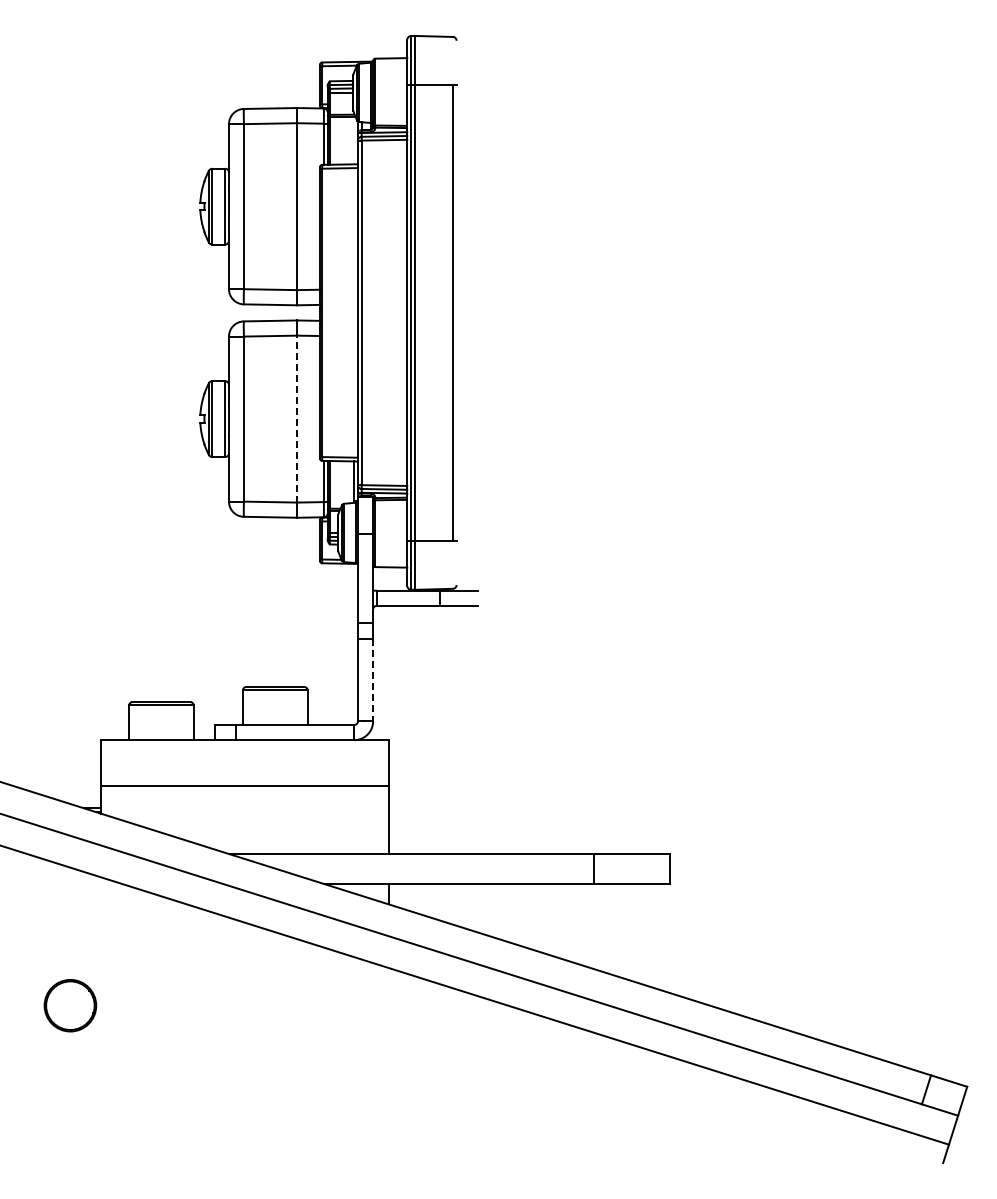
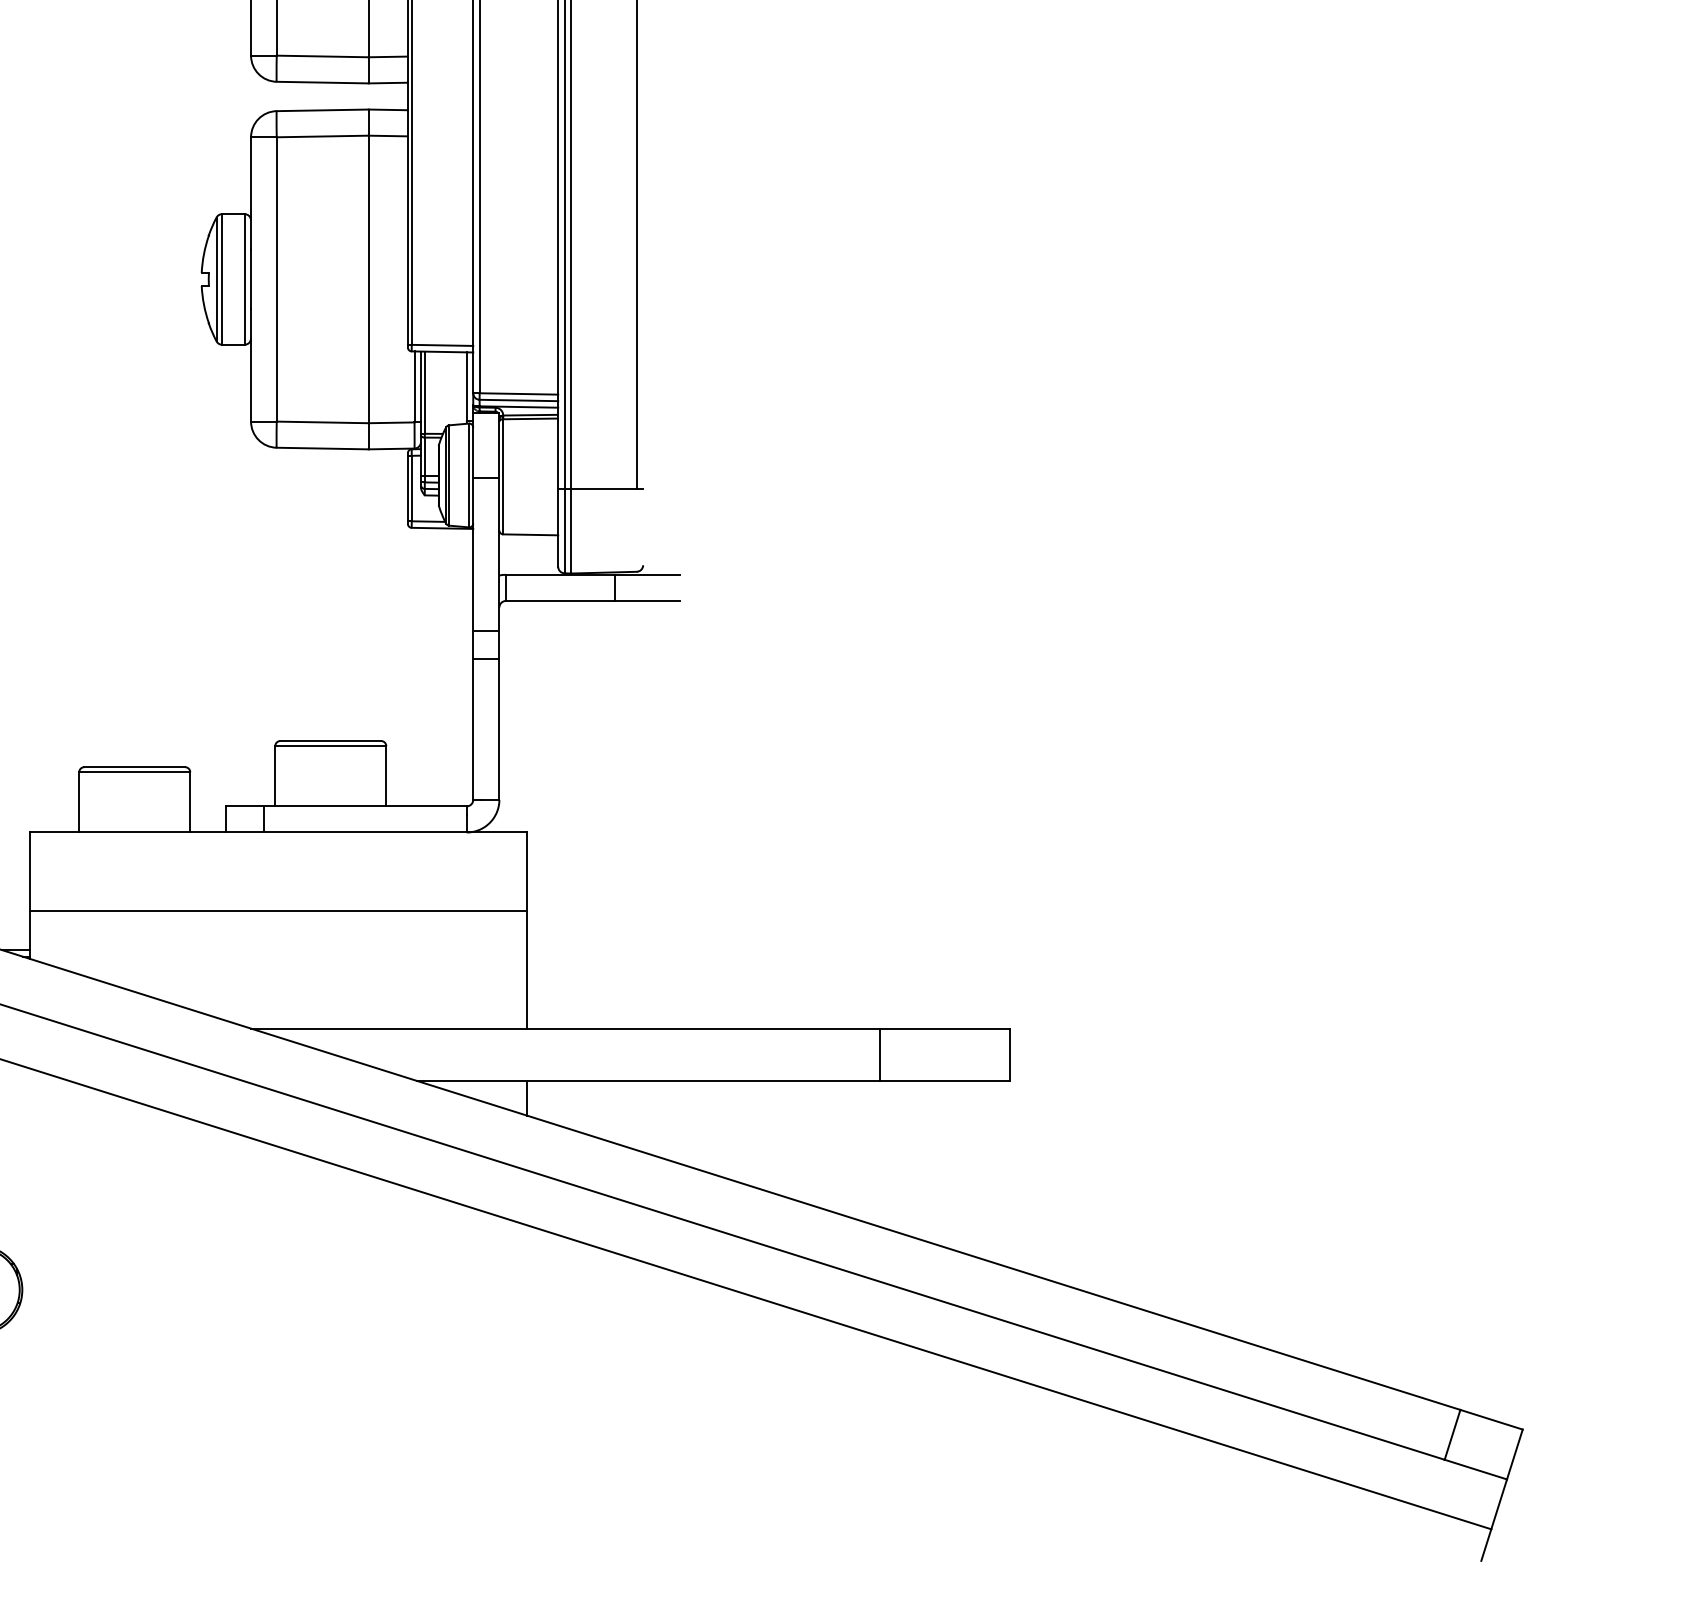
line: (297, 418) -> (369, 278), dashed -> solid
line: (373, 680) -> (499, 729), dashed -> solid

